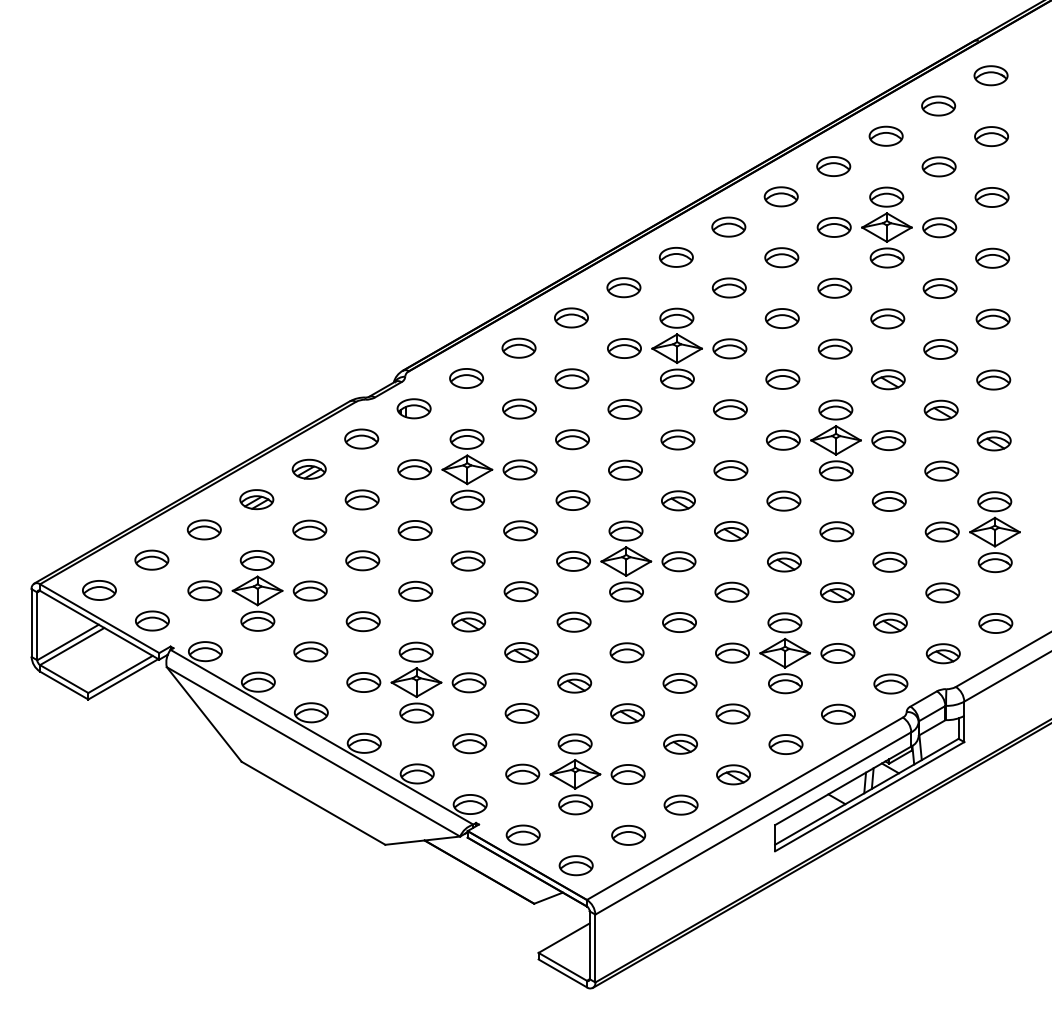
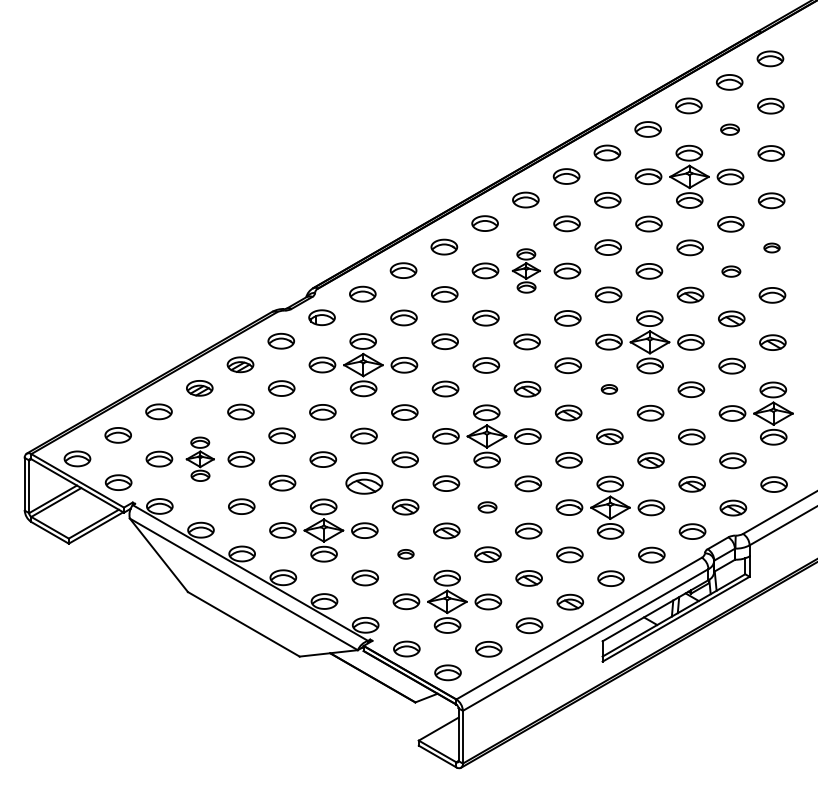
part: (938, 166) -> (729, 129), size x0.7
part: (992, 318) -> (771, 247), size x0.6
part: (676, 348) -> (525, 270), size x0.7
part: (940, 349) -> (731, 271), size x0.7
part: (783, 500) -> (609, 389), size x0.6
part: (257, 590) -> (200, 458), size x0.7
part: (468, 621) -> (364, 483), size x1.4
part: (626, 652) -> (487, 507), size x0.7
part: (521, 712) -> (405, 553), size x0.6

